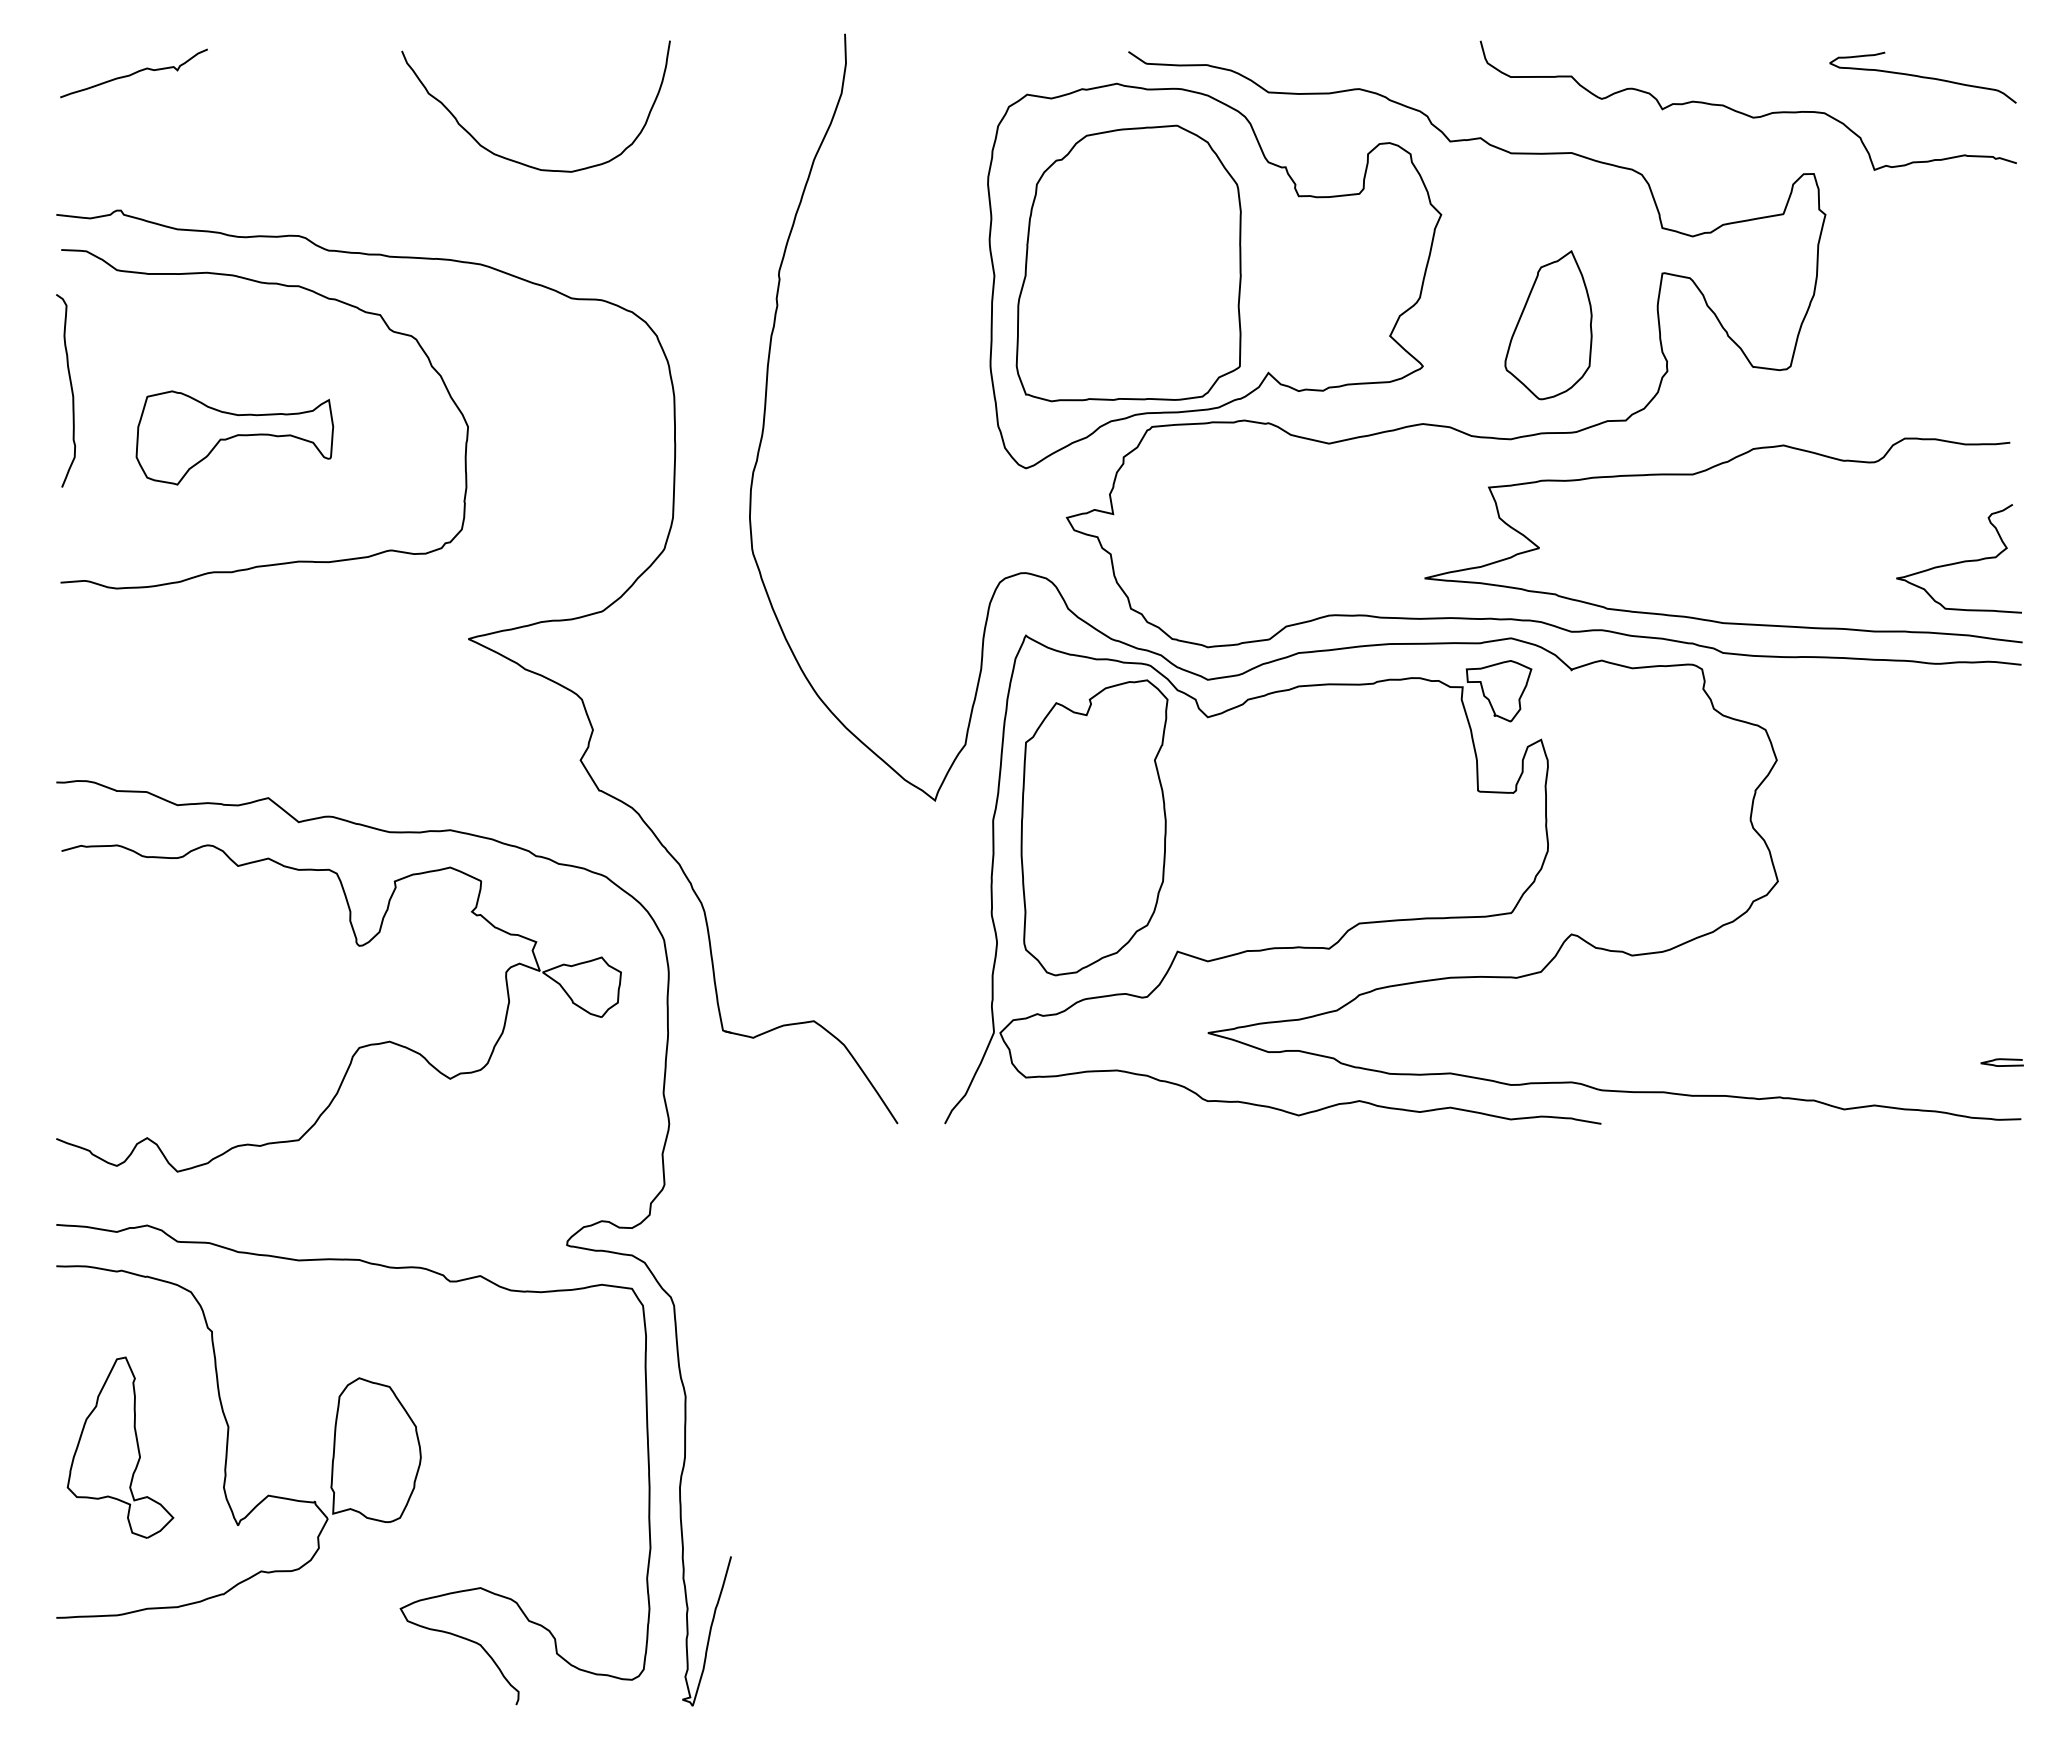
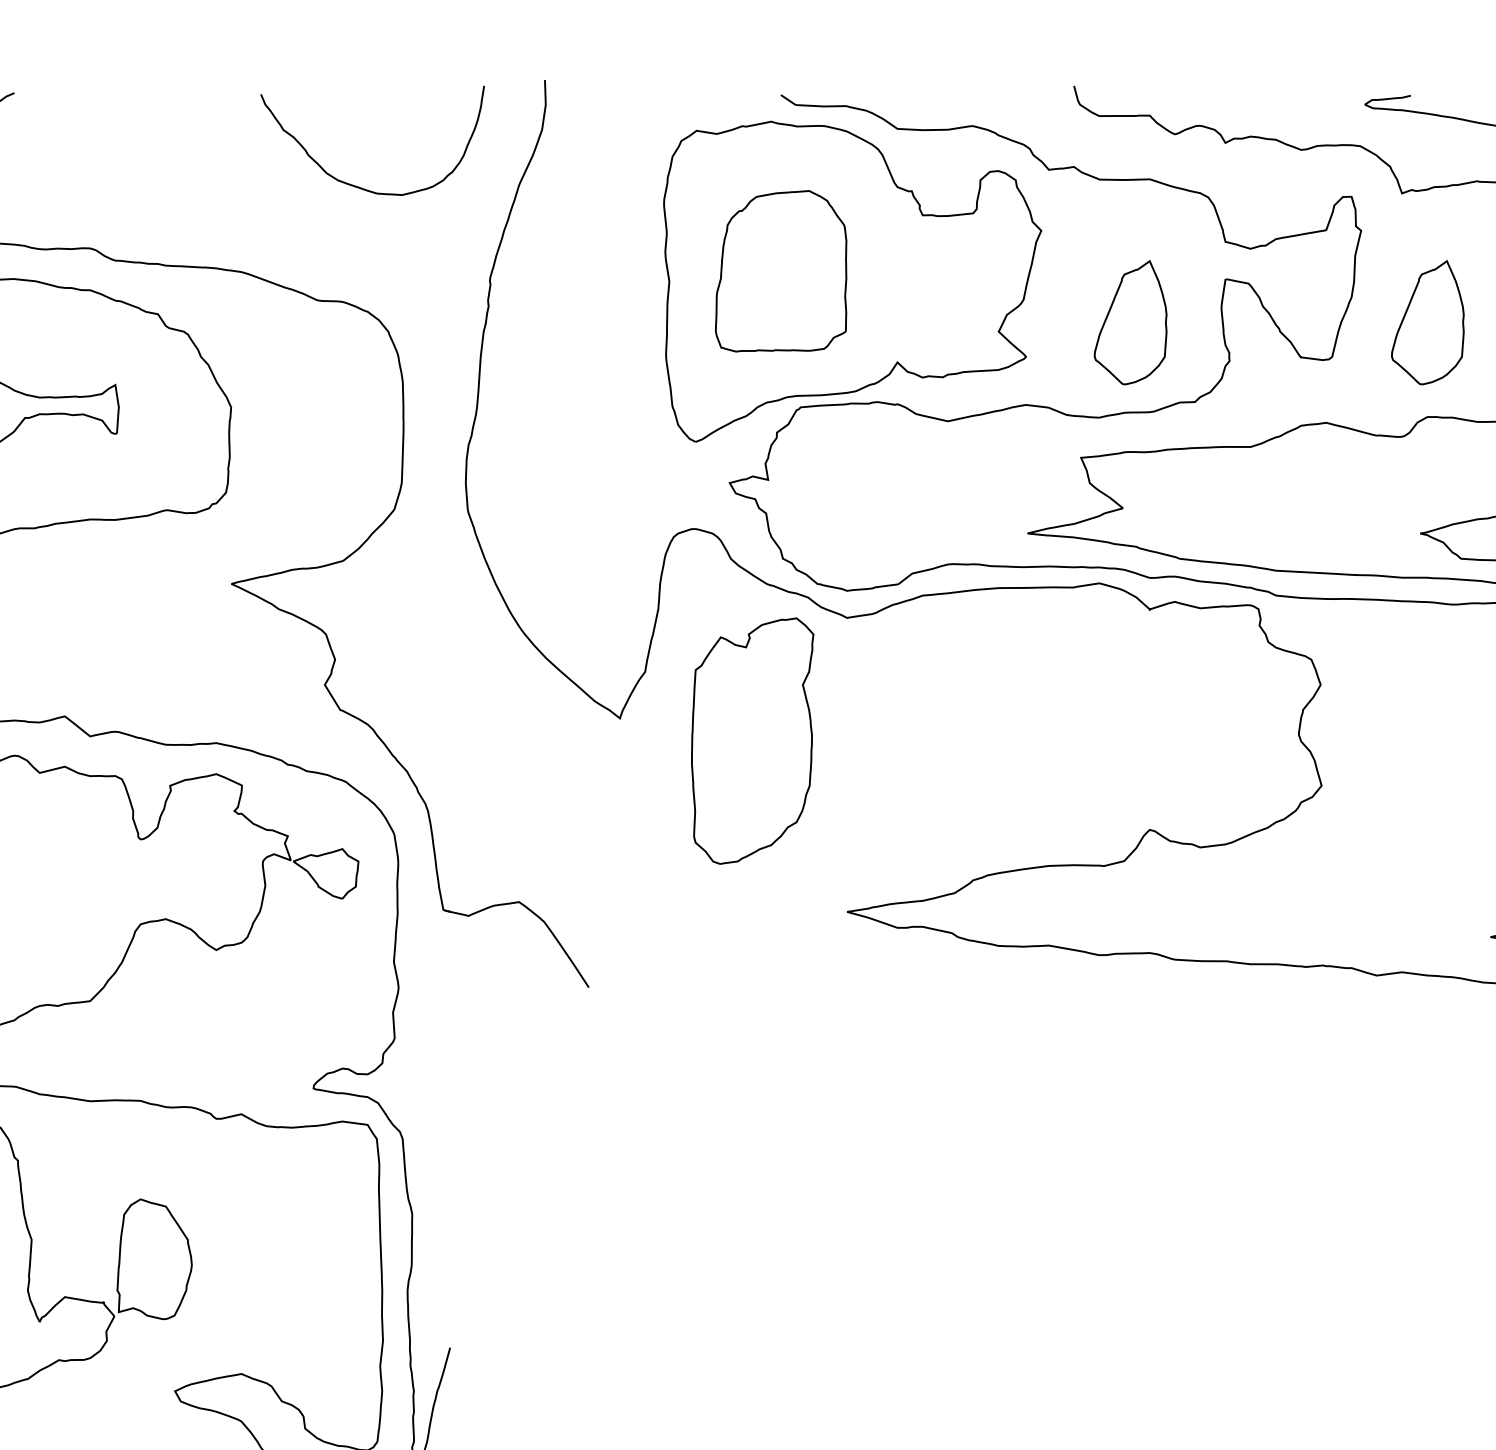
curve: (518, 161) -> (358, 186), moved
part: (1128, 263) -> (780, 271), size x0.7
part: (1905, 325) -> (1427, 322), added
part: (1272, 947) -> (900, 840), removed

